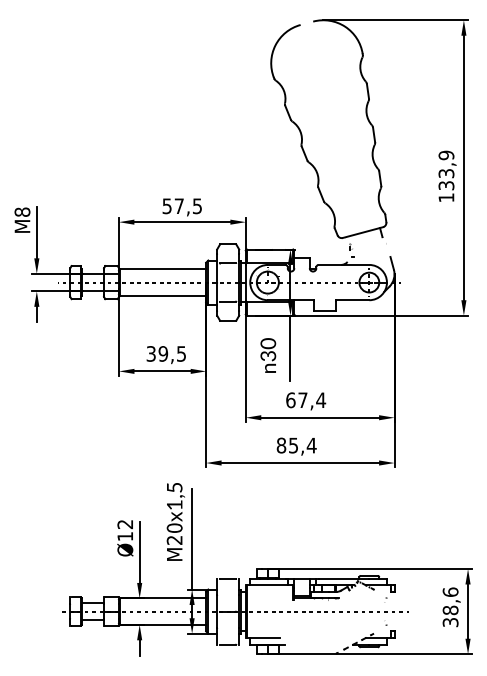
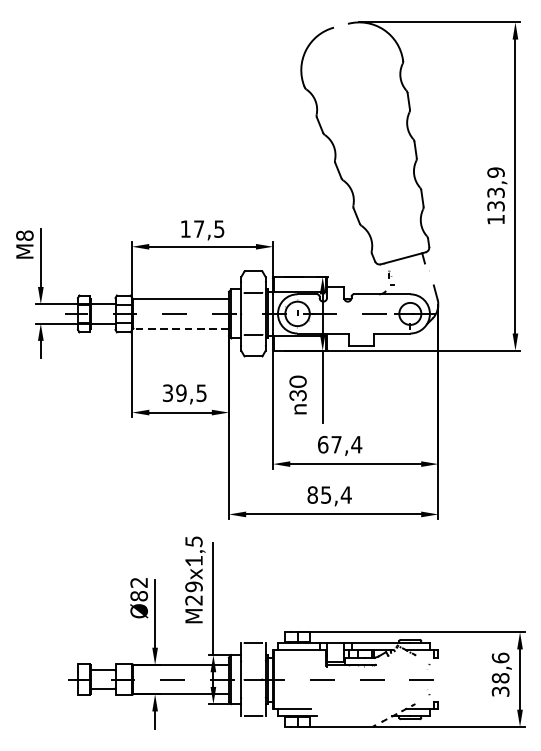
text: (166, 206) -> (184, 229), 57,5 -> 17,5
line: (163, 295) -> (181, 328), solid -> dashed
text: (174, 527) -> (193, 586), M20 -> M29
text: (125, 536) -> (139, 596), Ø12 -> Ø82

